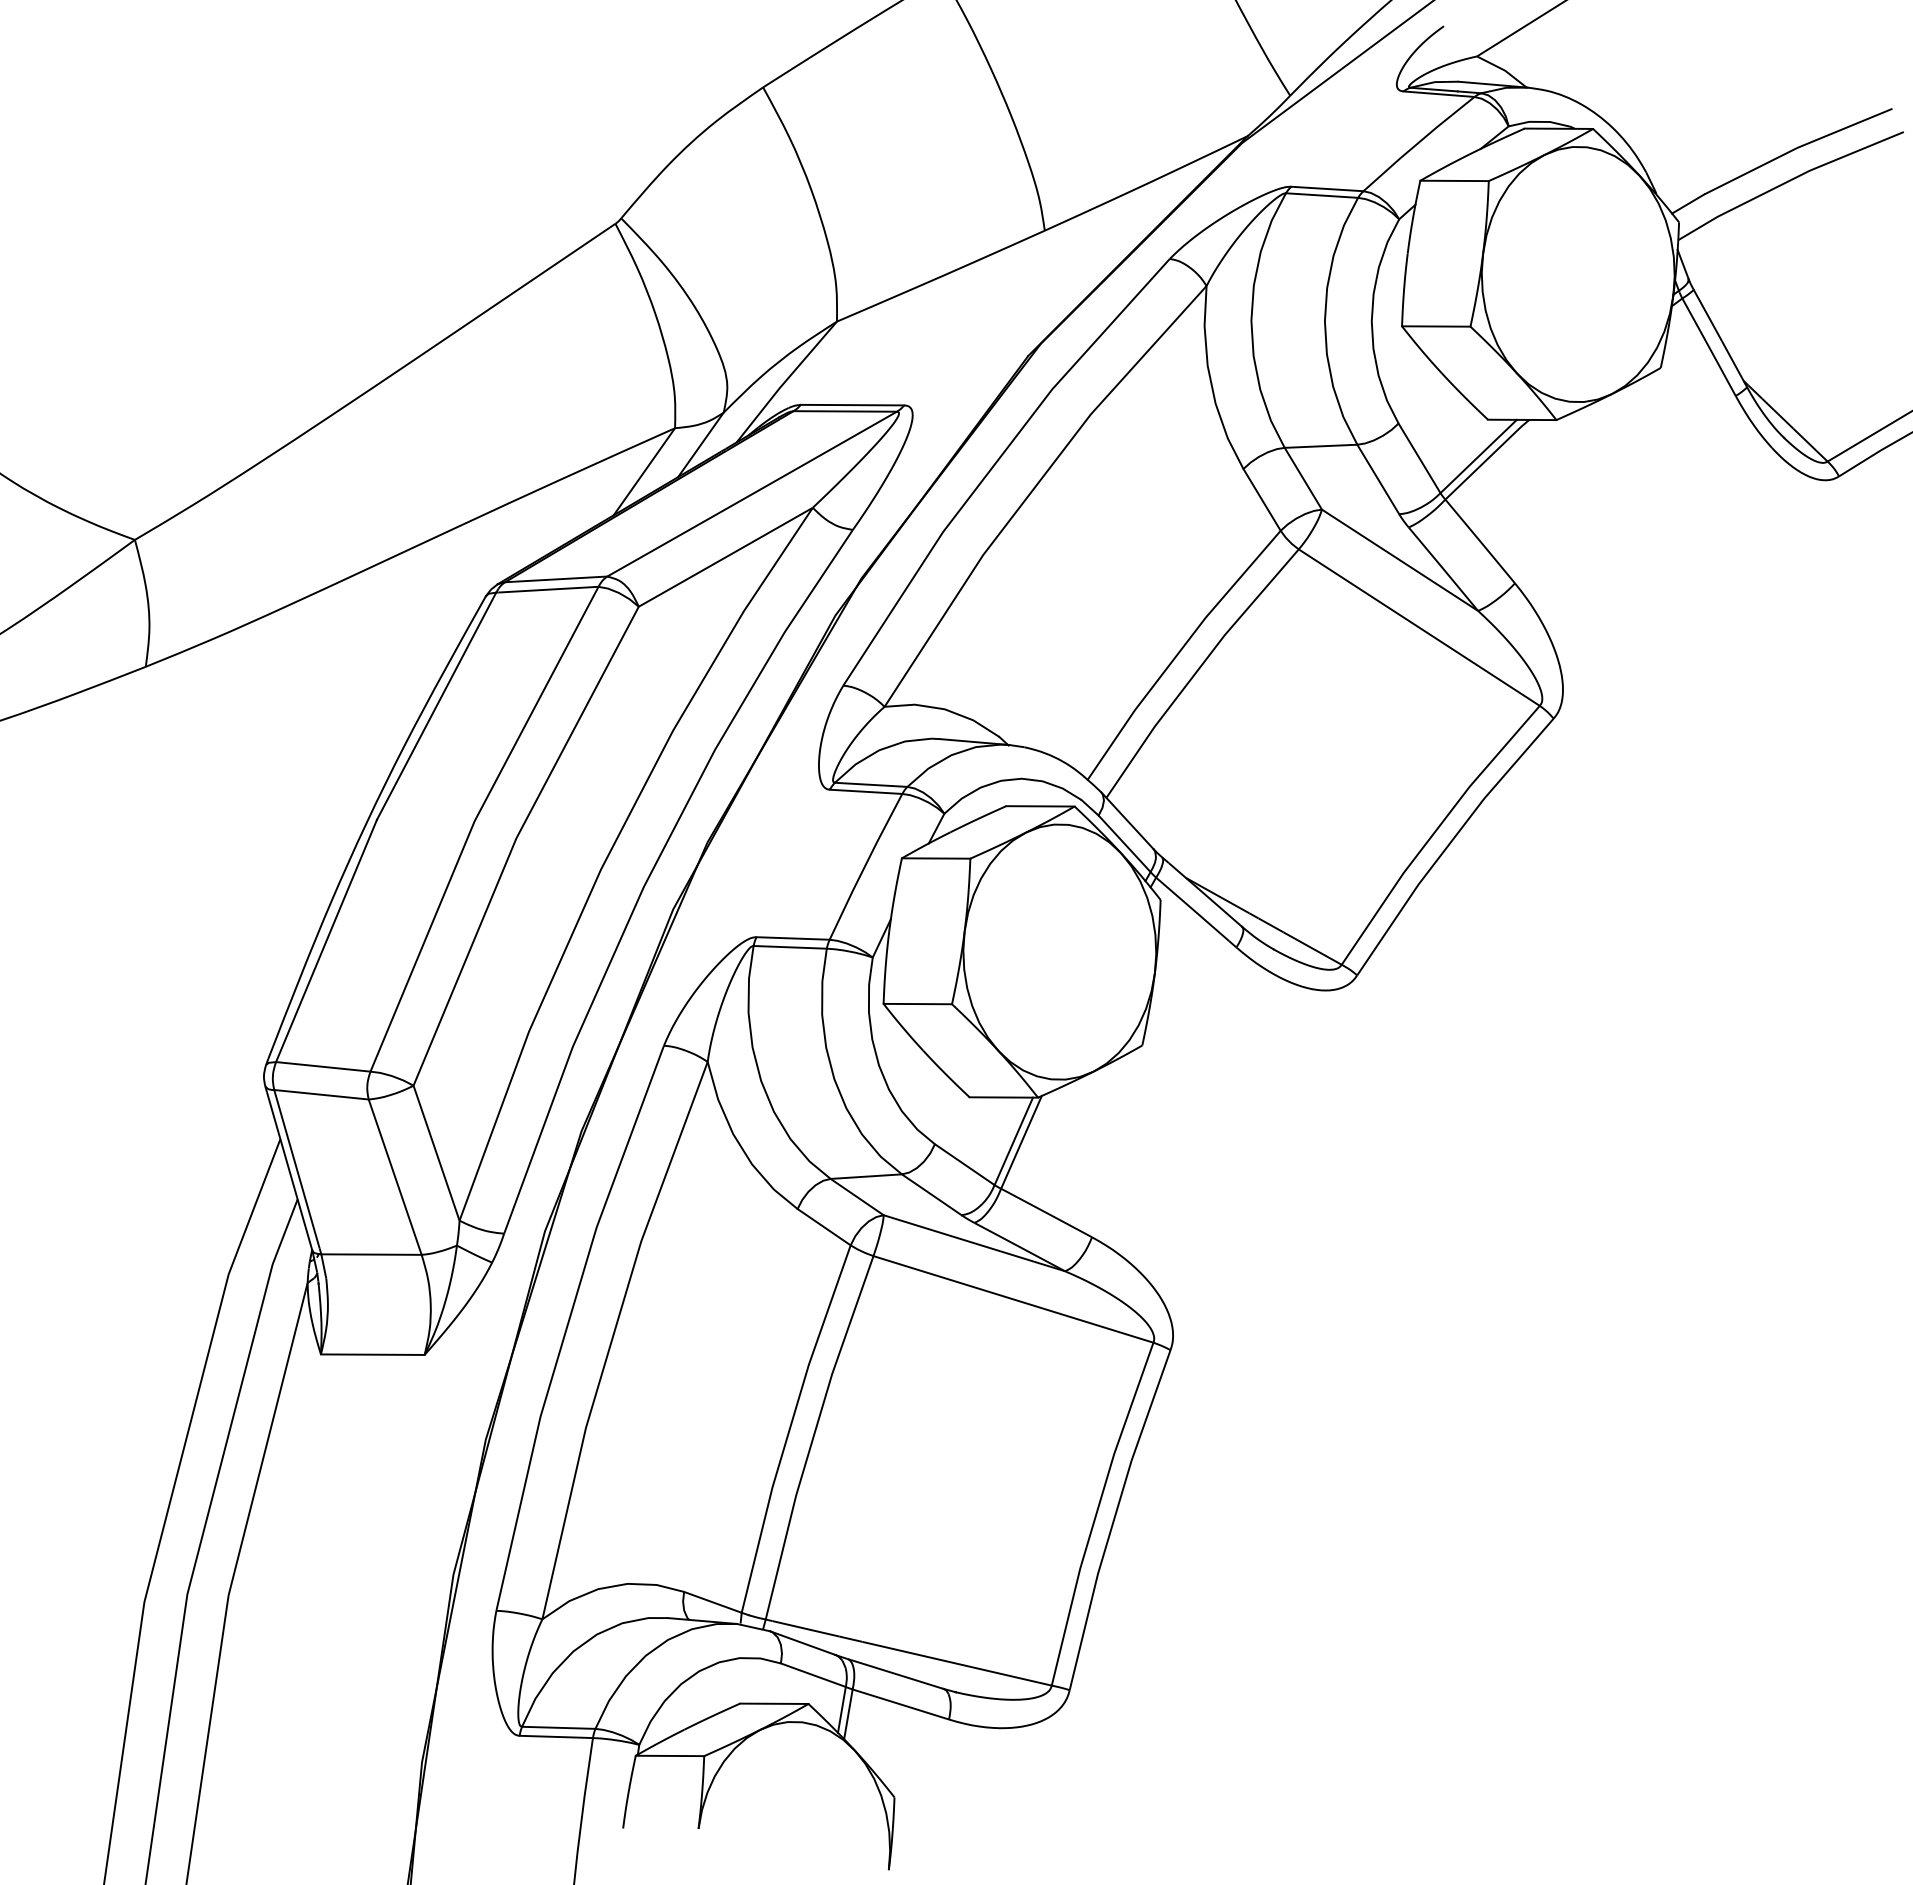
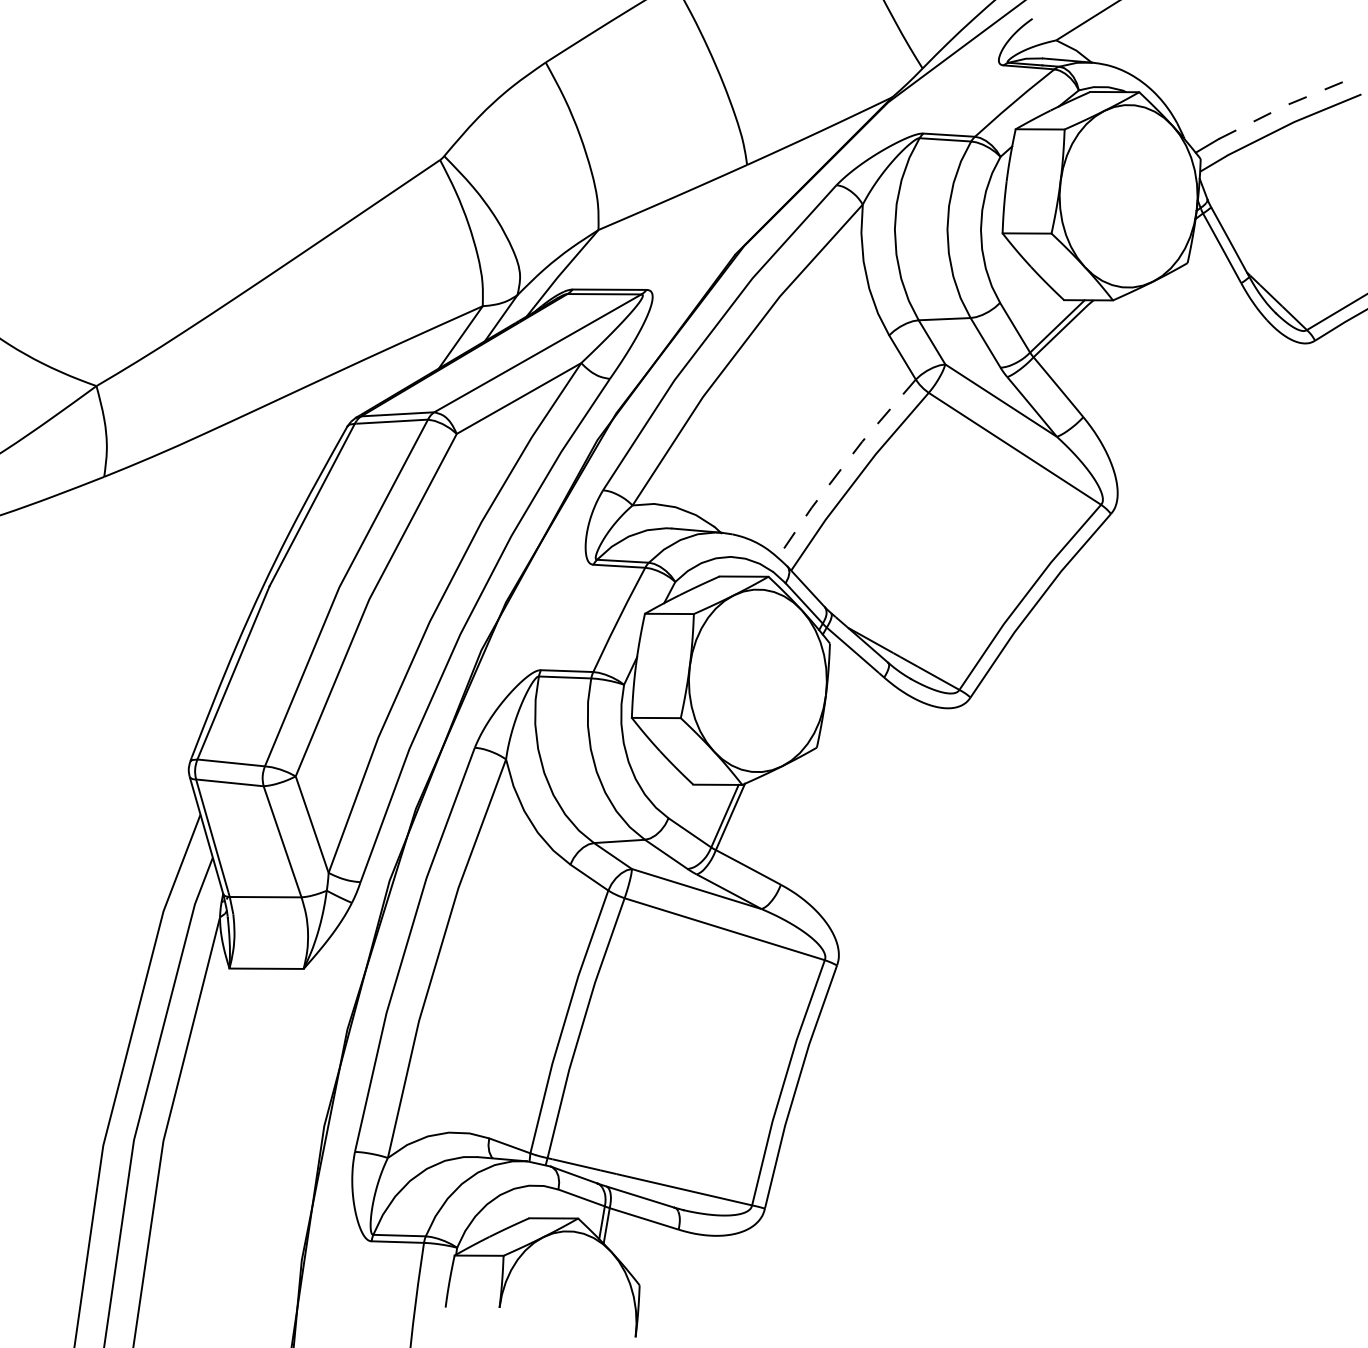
line: (1797, 147) -> (1285, 105), solid -> dashed
line: (1179, 652) -> (843, 466), solid -> dashed

